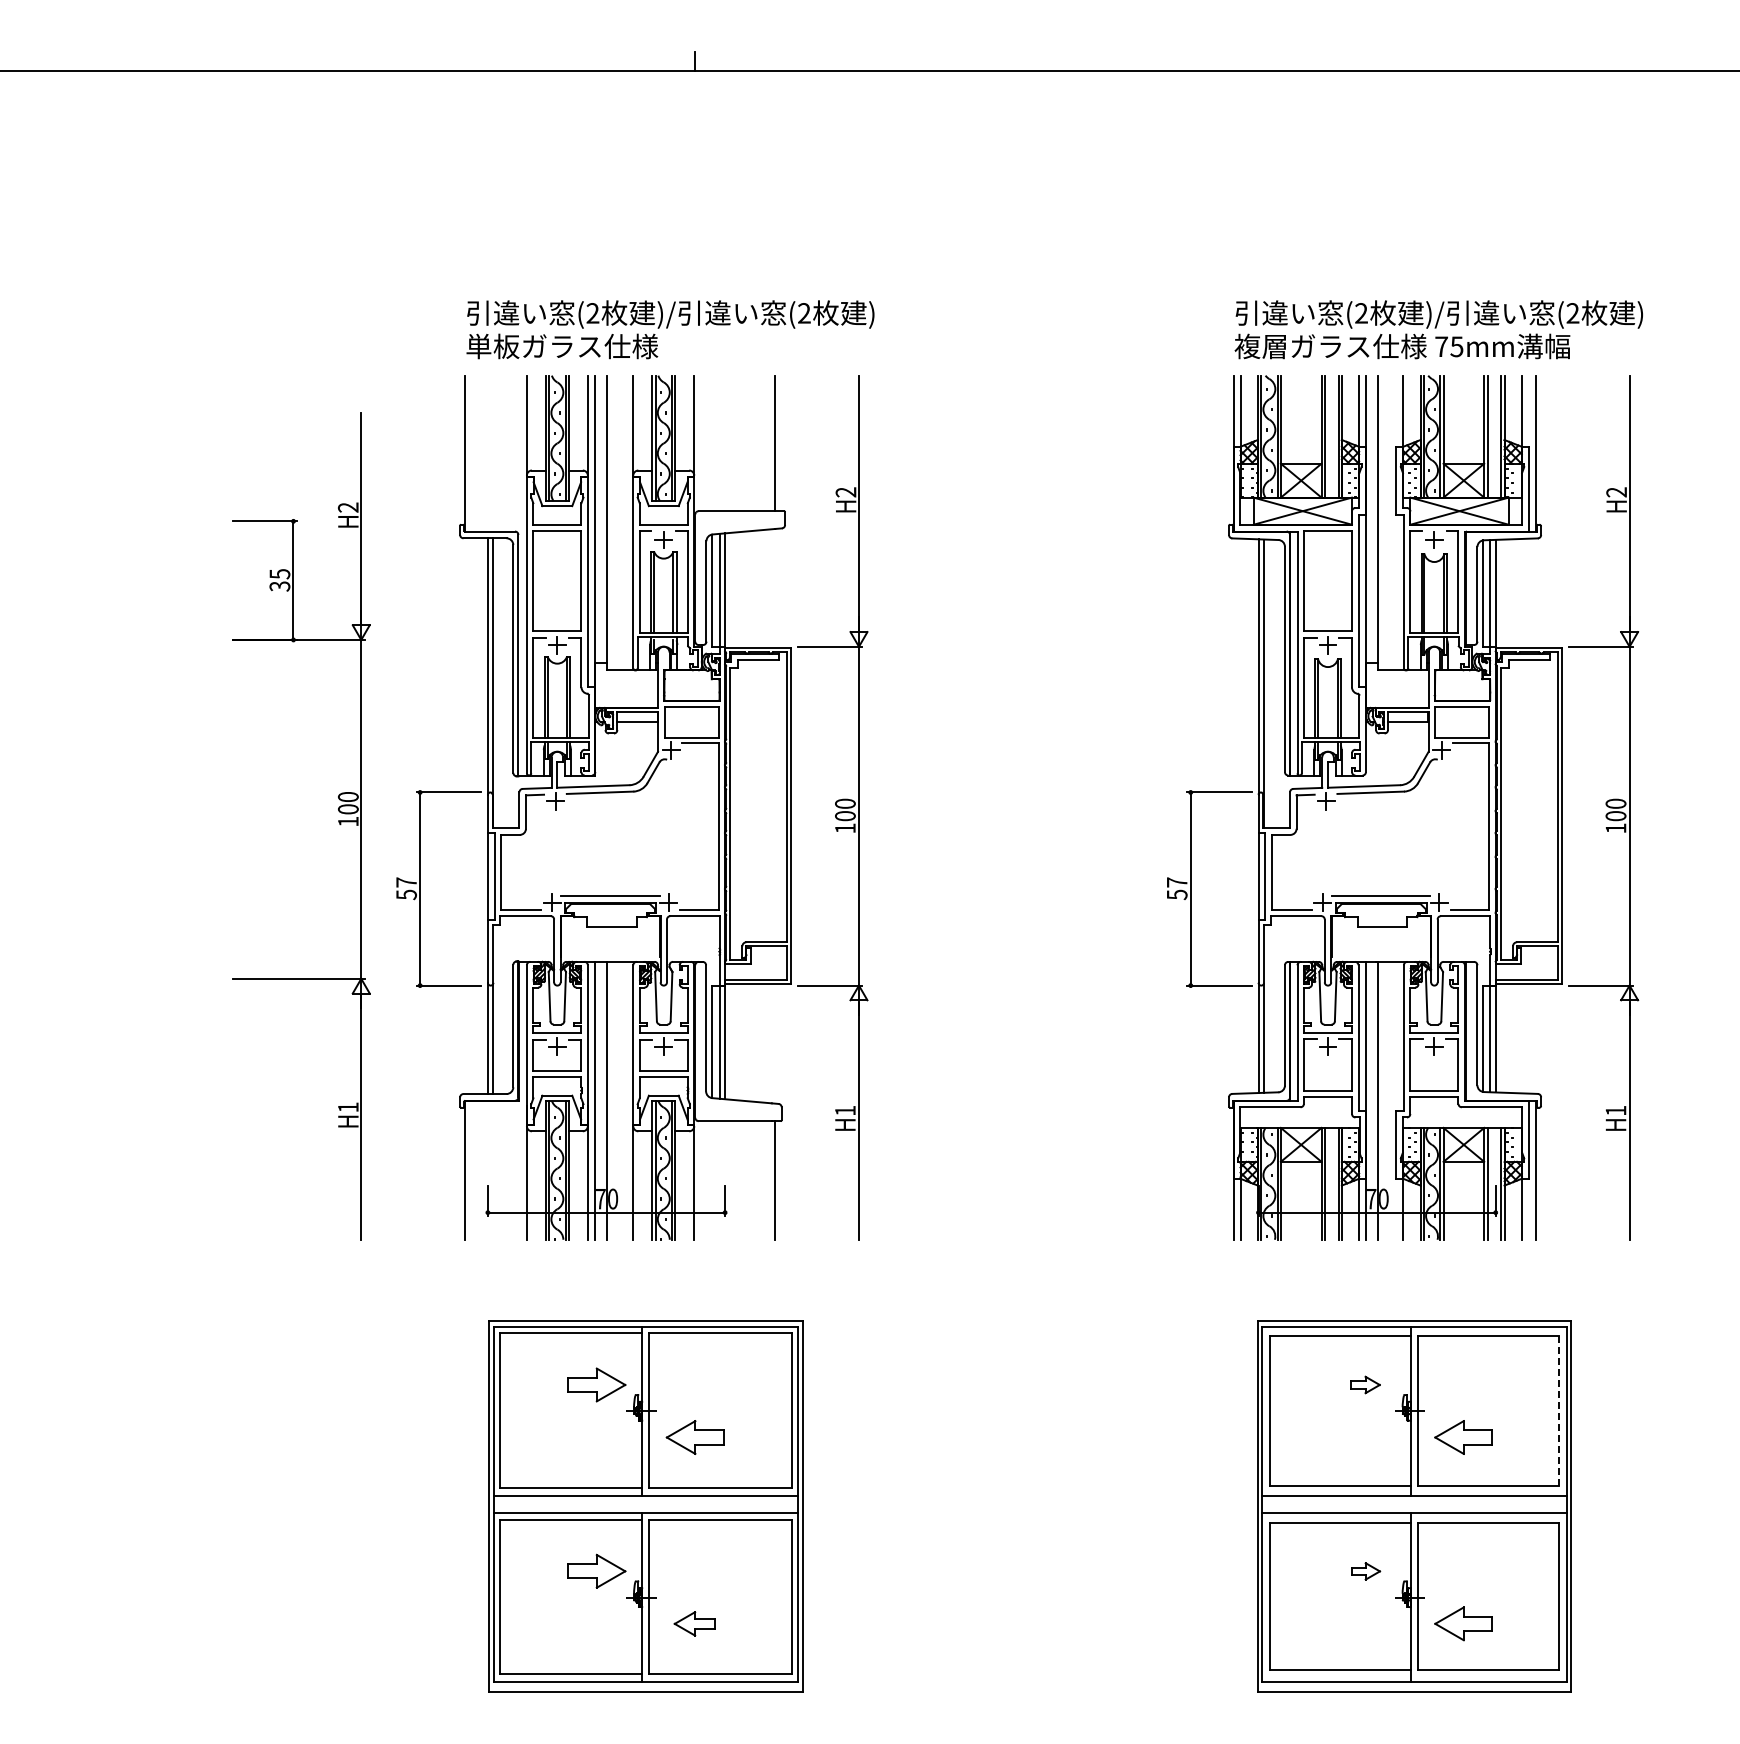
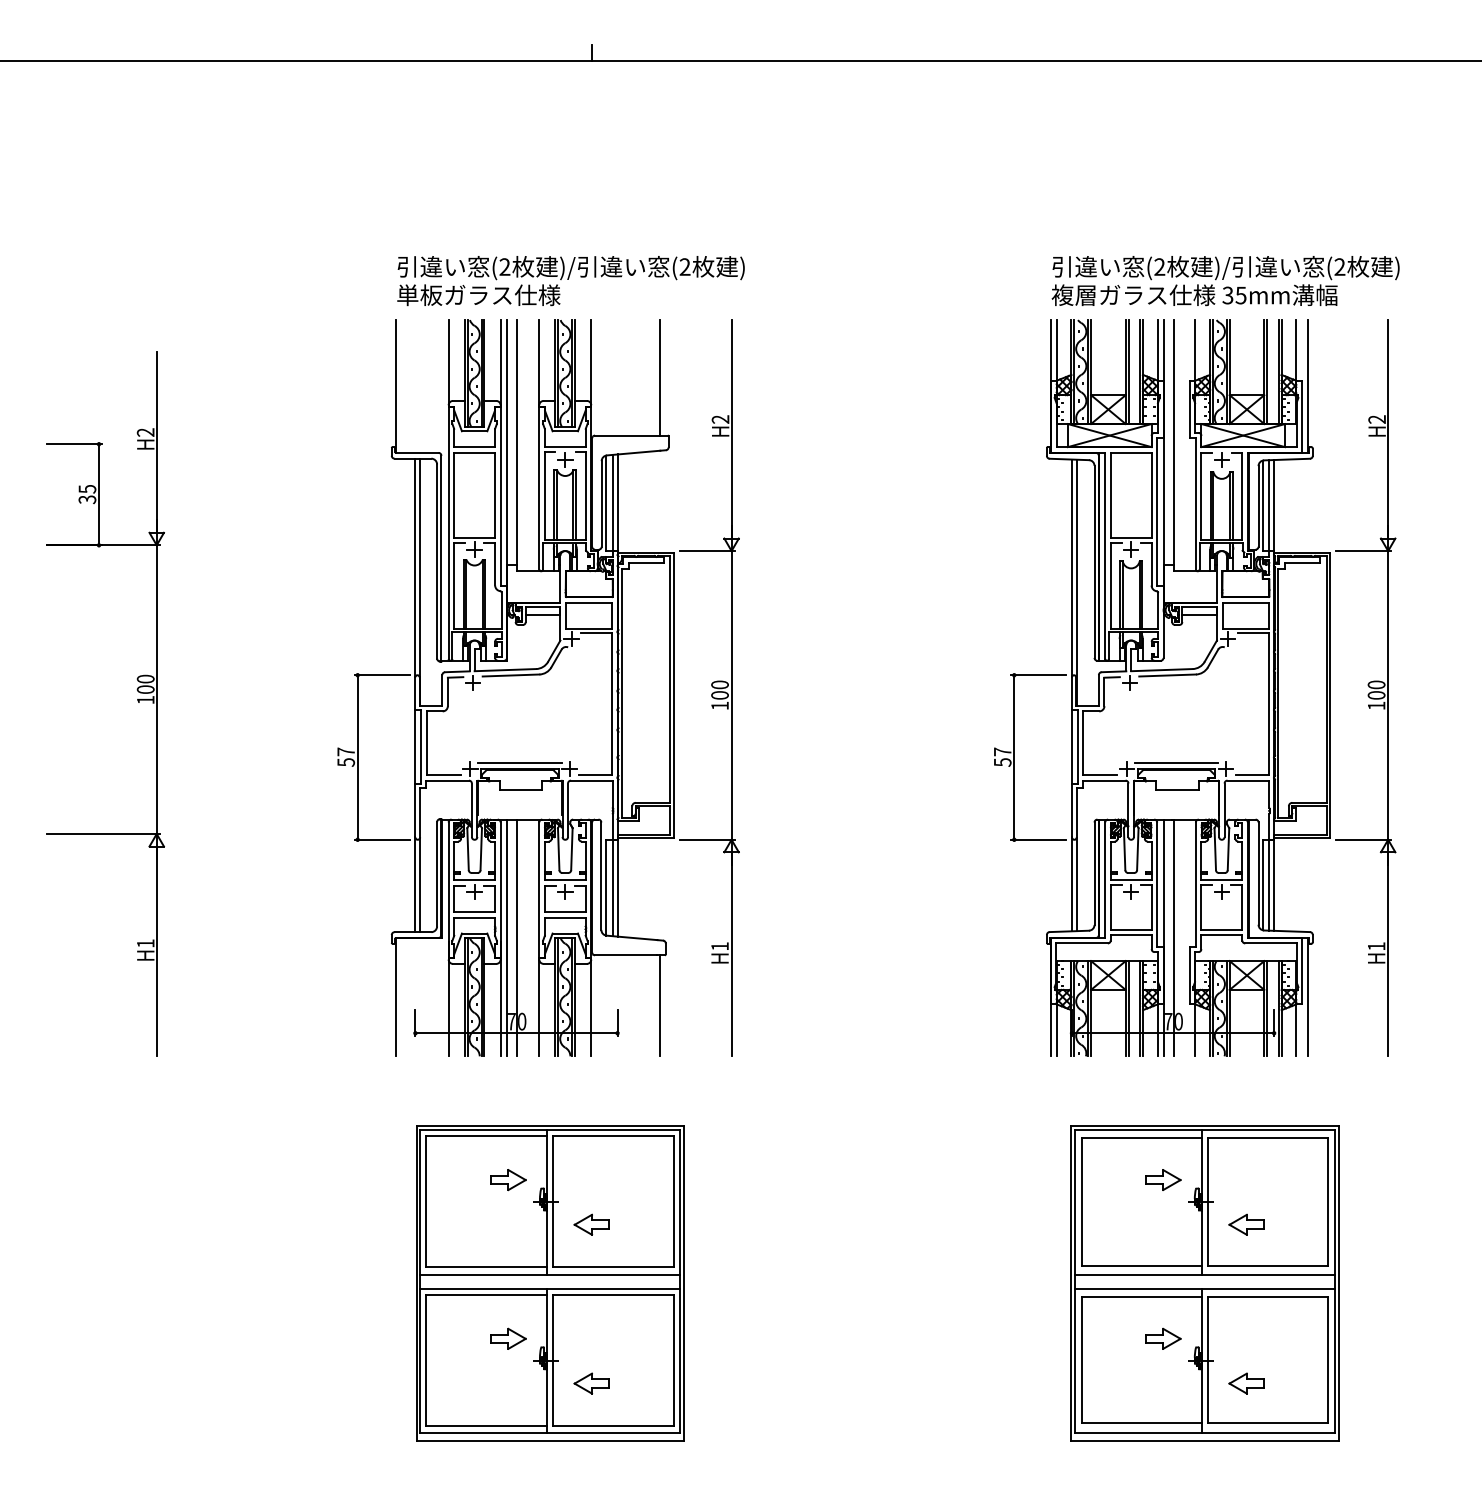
text: (1441, 346) -> (1227, 295), 75mm -> 35mm
part: (338, 822) -> (137, 700), moved
part: (597, 1384) -> (508, 1179), size x0.71
part: (1365, 1384) -> (1163, 1179), size x1.43
line: (1559, 1411) -> (1328, 1202), dashed -> solid
part: (694, 1437) -> (591, 1224), size x0.71
part: (1463, 1437) -> (1246, 1224), size x0.71
part: (597, 1571) -> (508, 1338), size x0.71
part: (1365, 1571) -> (1163, 1338), size x1.43
part: (1463, 1623) -> (1246, 1383), size x0.71

